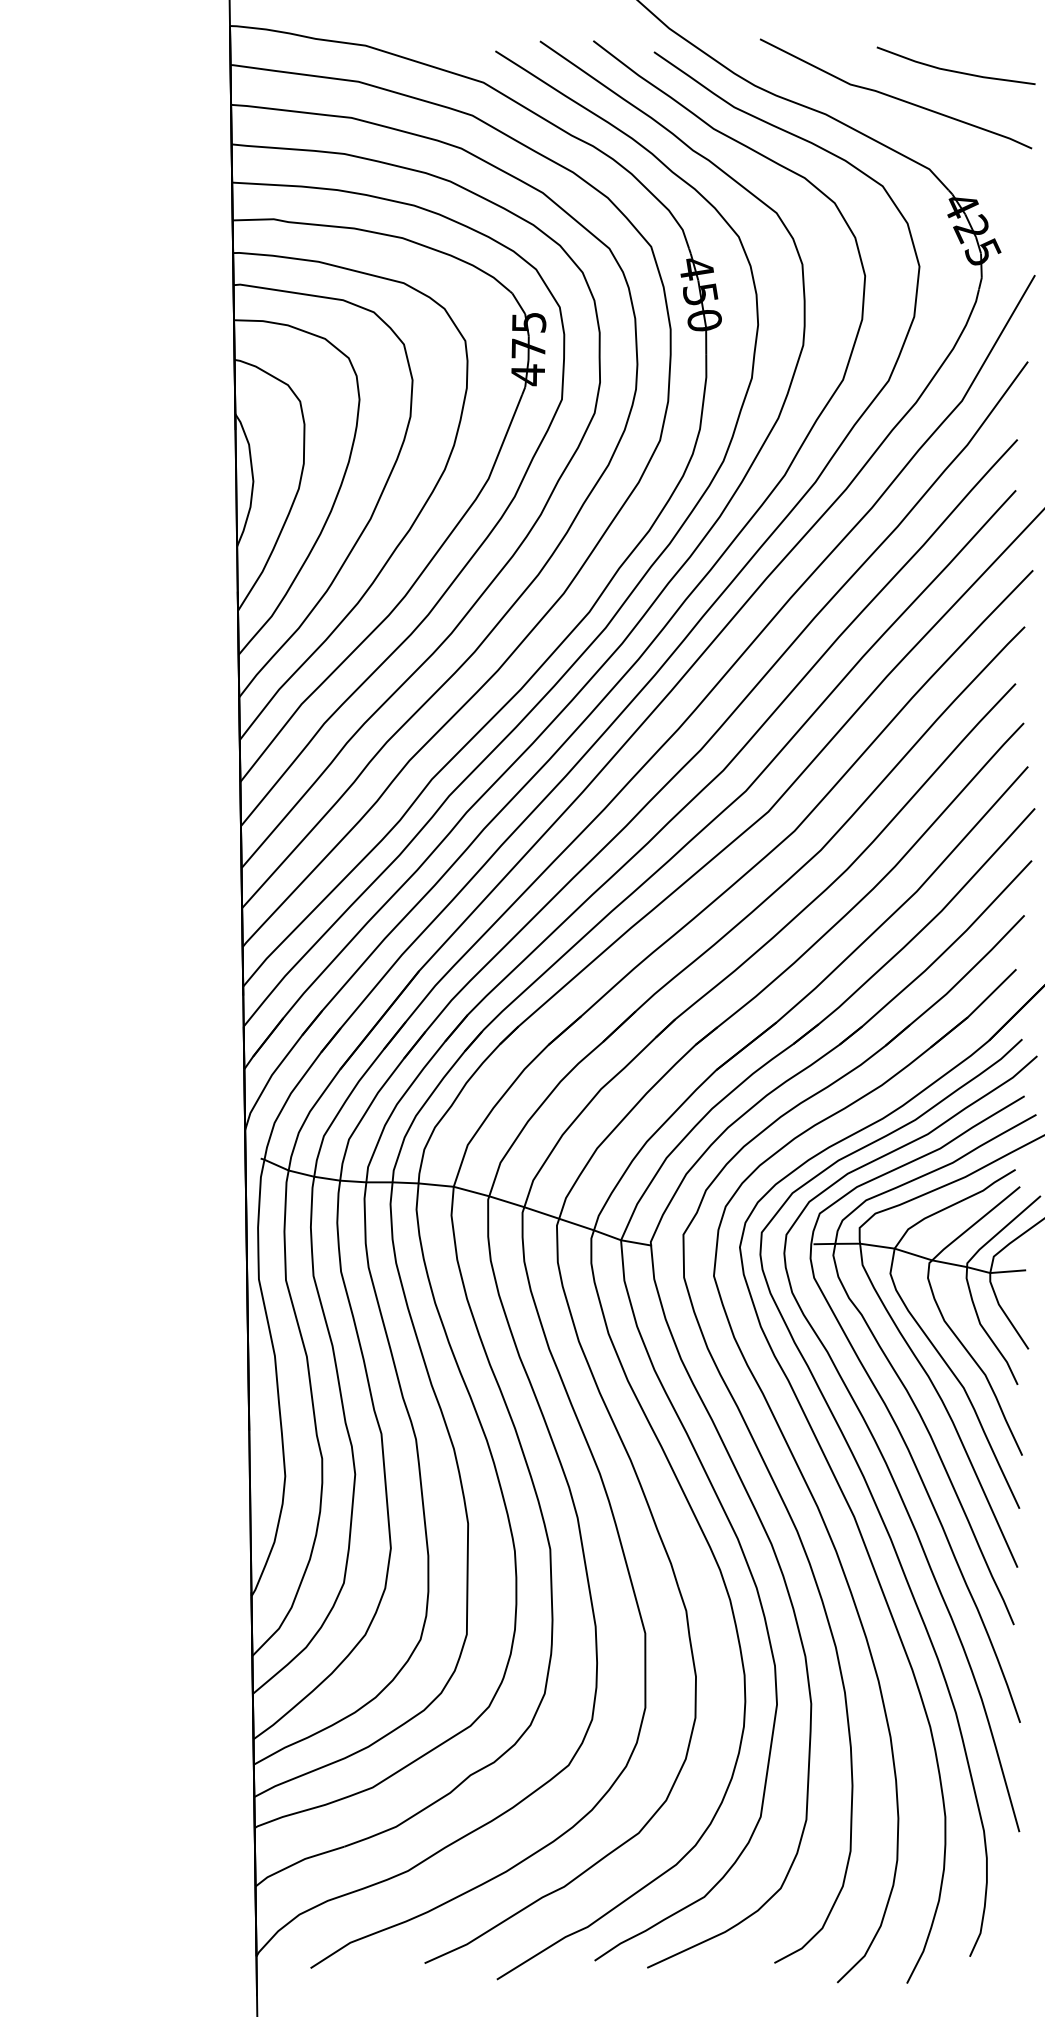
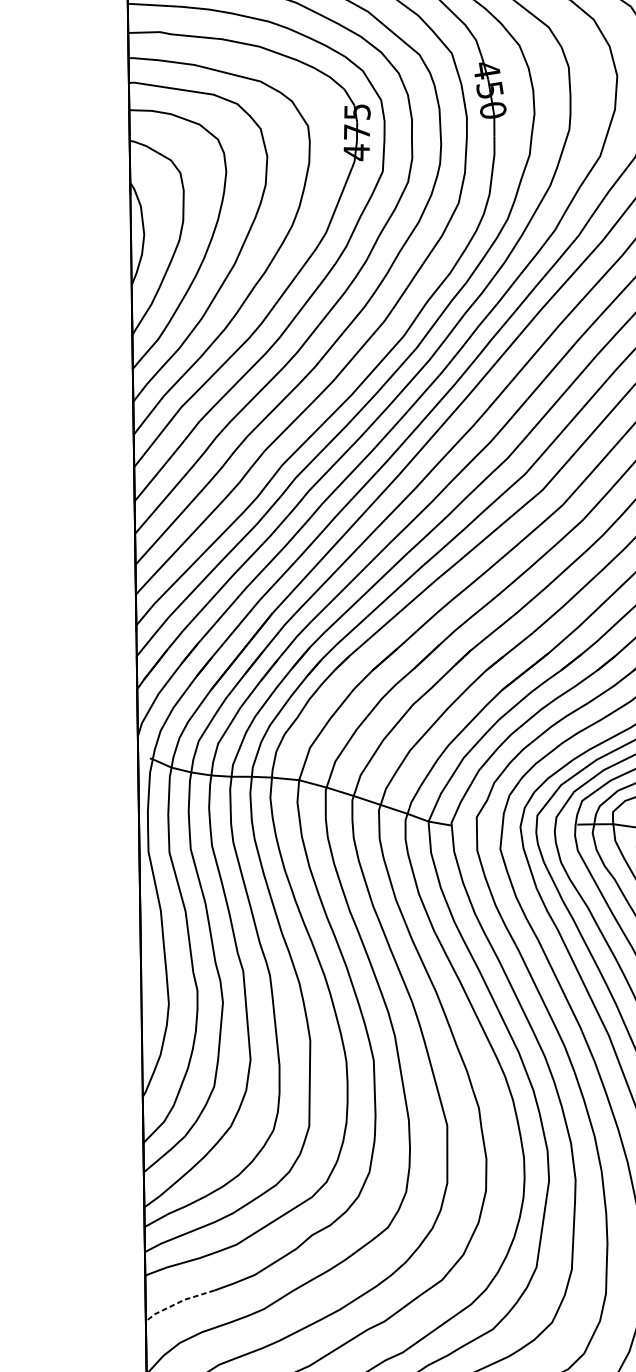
line: (298, 1862) -> (179, 1302), solid -> dashed

